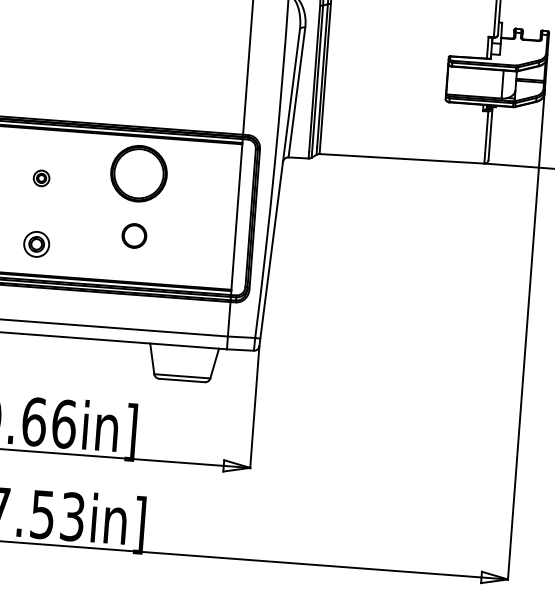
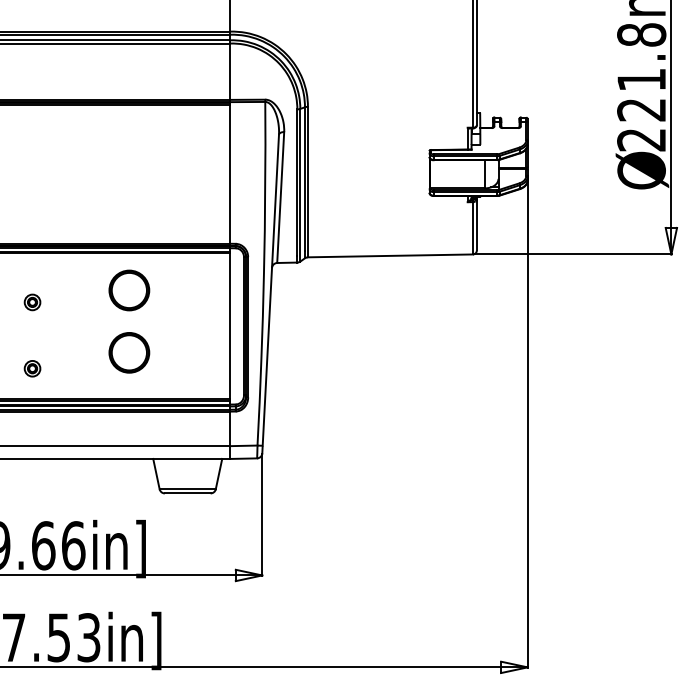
part: (139, 173) -> (129, 290), size x0.71
part: (134, 235) -> (129, 352), size x1.67
part: (36, 244) -> (32, 368), size x0.62

